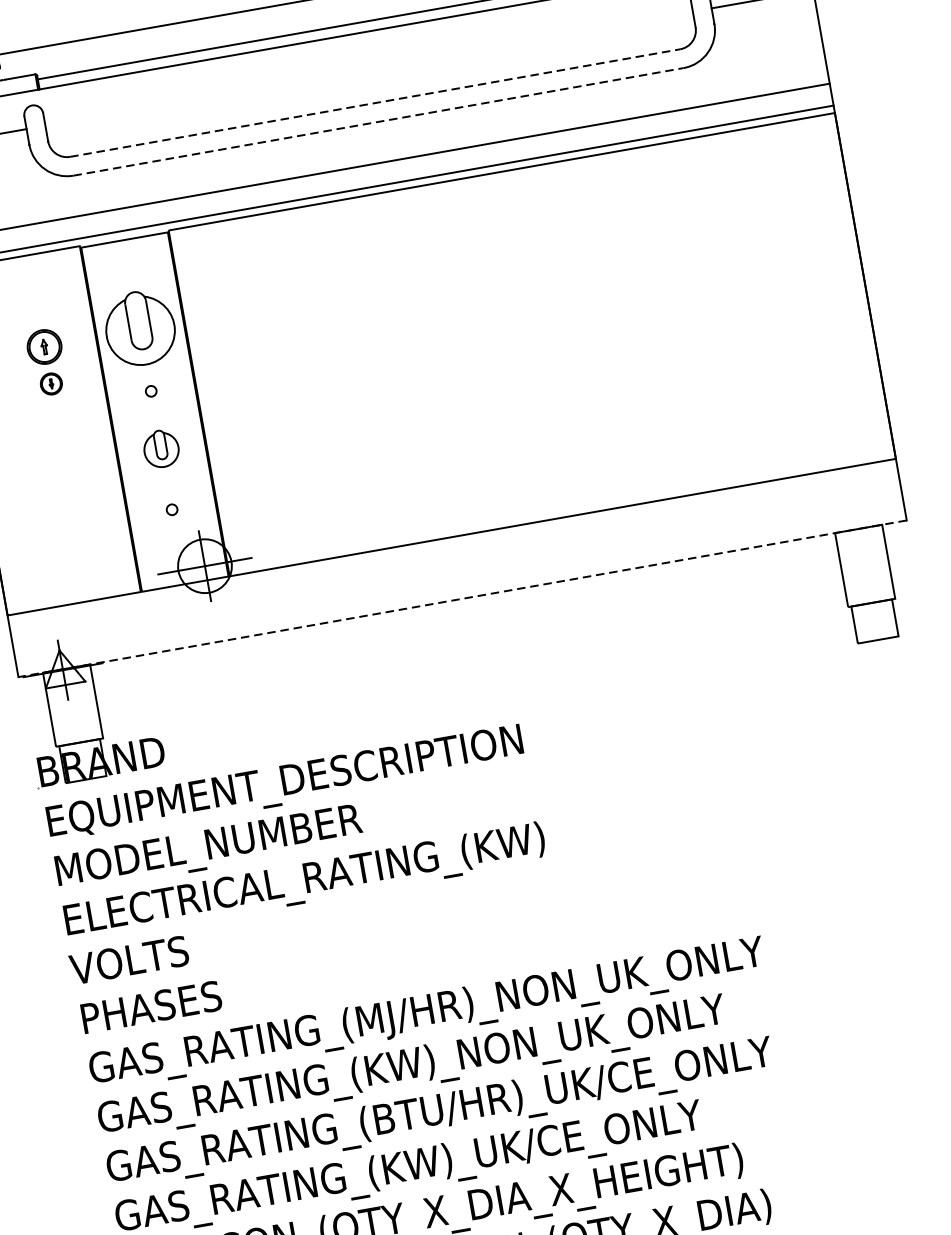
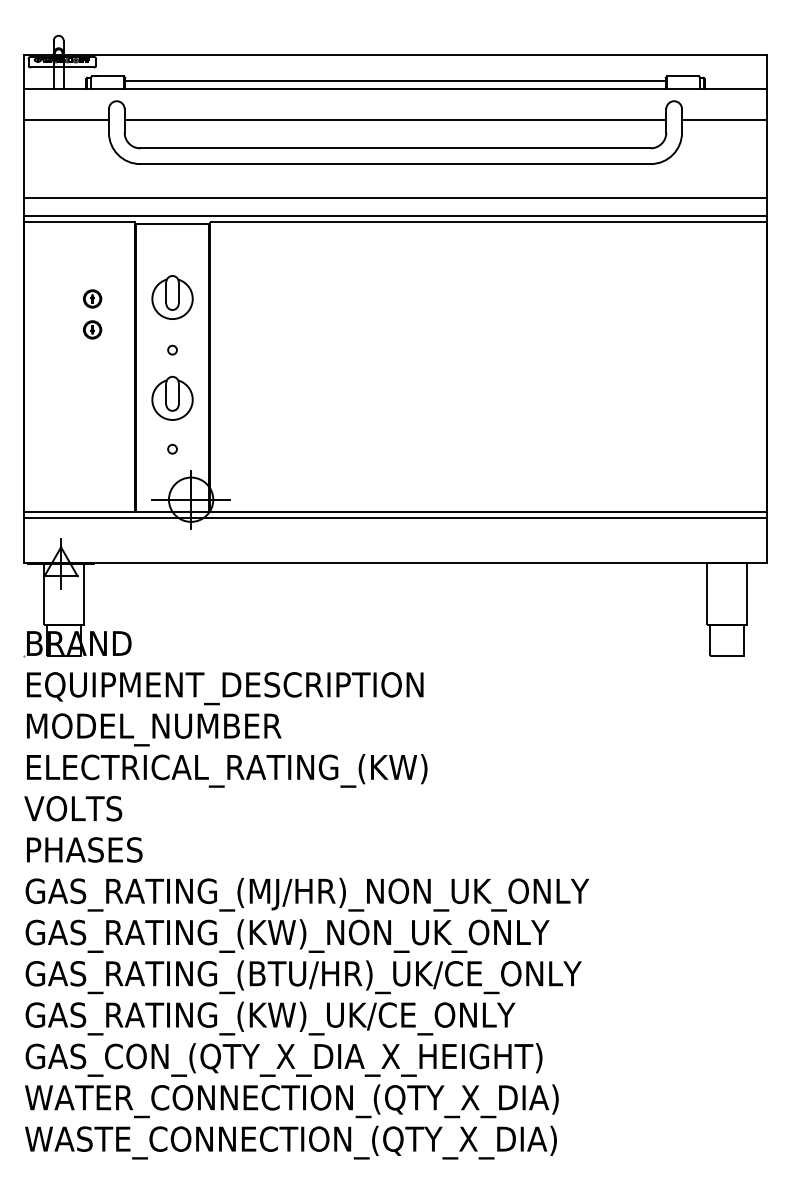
line: (369, 68) -> (395, 119), added
line: (375, 103) -> (395, 148), dashed -> solid
line: (378, 122) -> (395, 164), dashed -> solid
part: (140, 328) -> (172, 297), size x0.71
part: (44, 346) -> (92, 298), size x0.62
part: (161, 447) -> (172, 397), size x1.43
line: (453, 545) -> (395, 518), added
line: (462, 599) -> (395, 563), dashed -> solid

